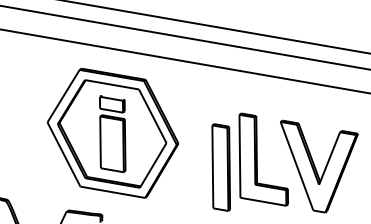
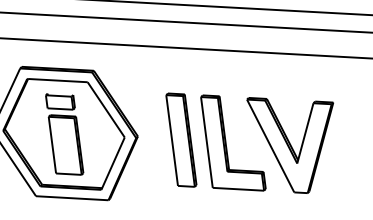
part: (220, 167) -> (180, 140), moved

